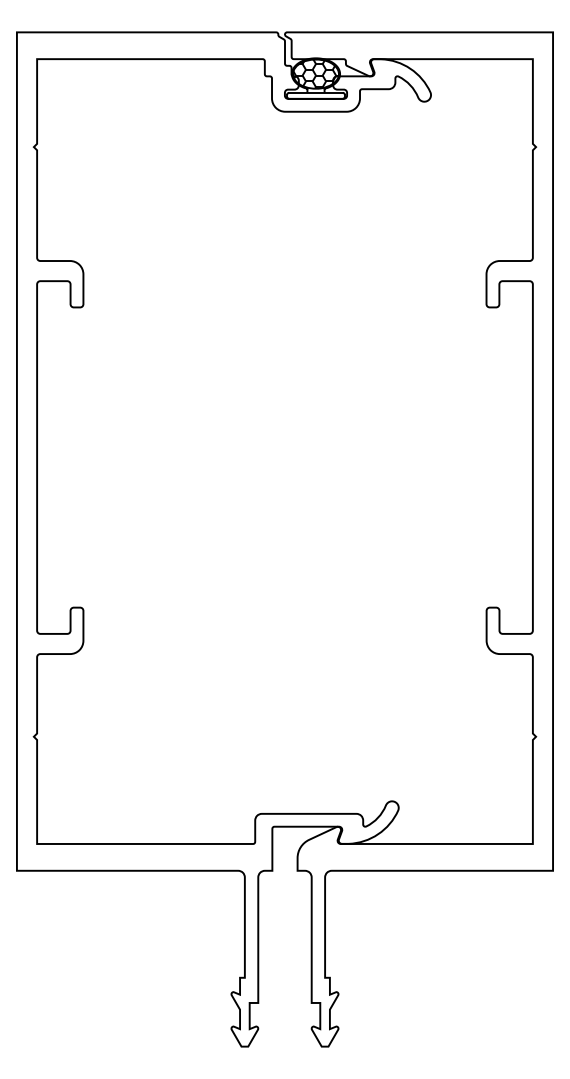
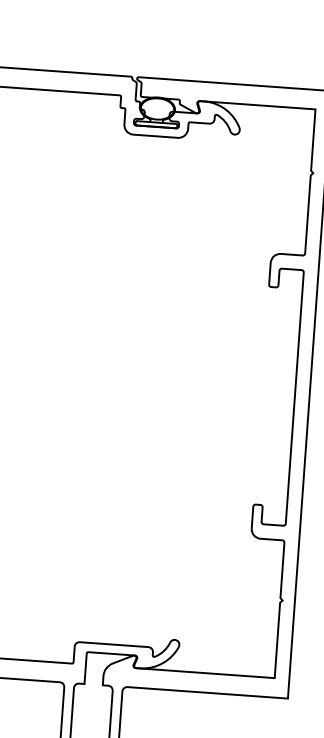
hatch: (315, 73) -> (157, 108), removed

